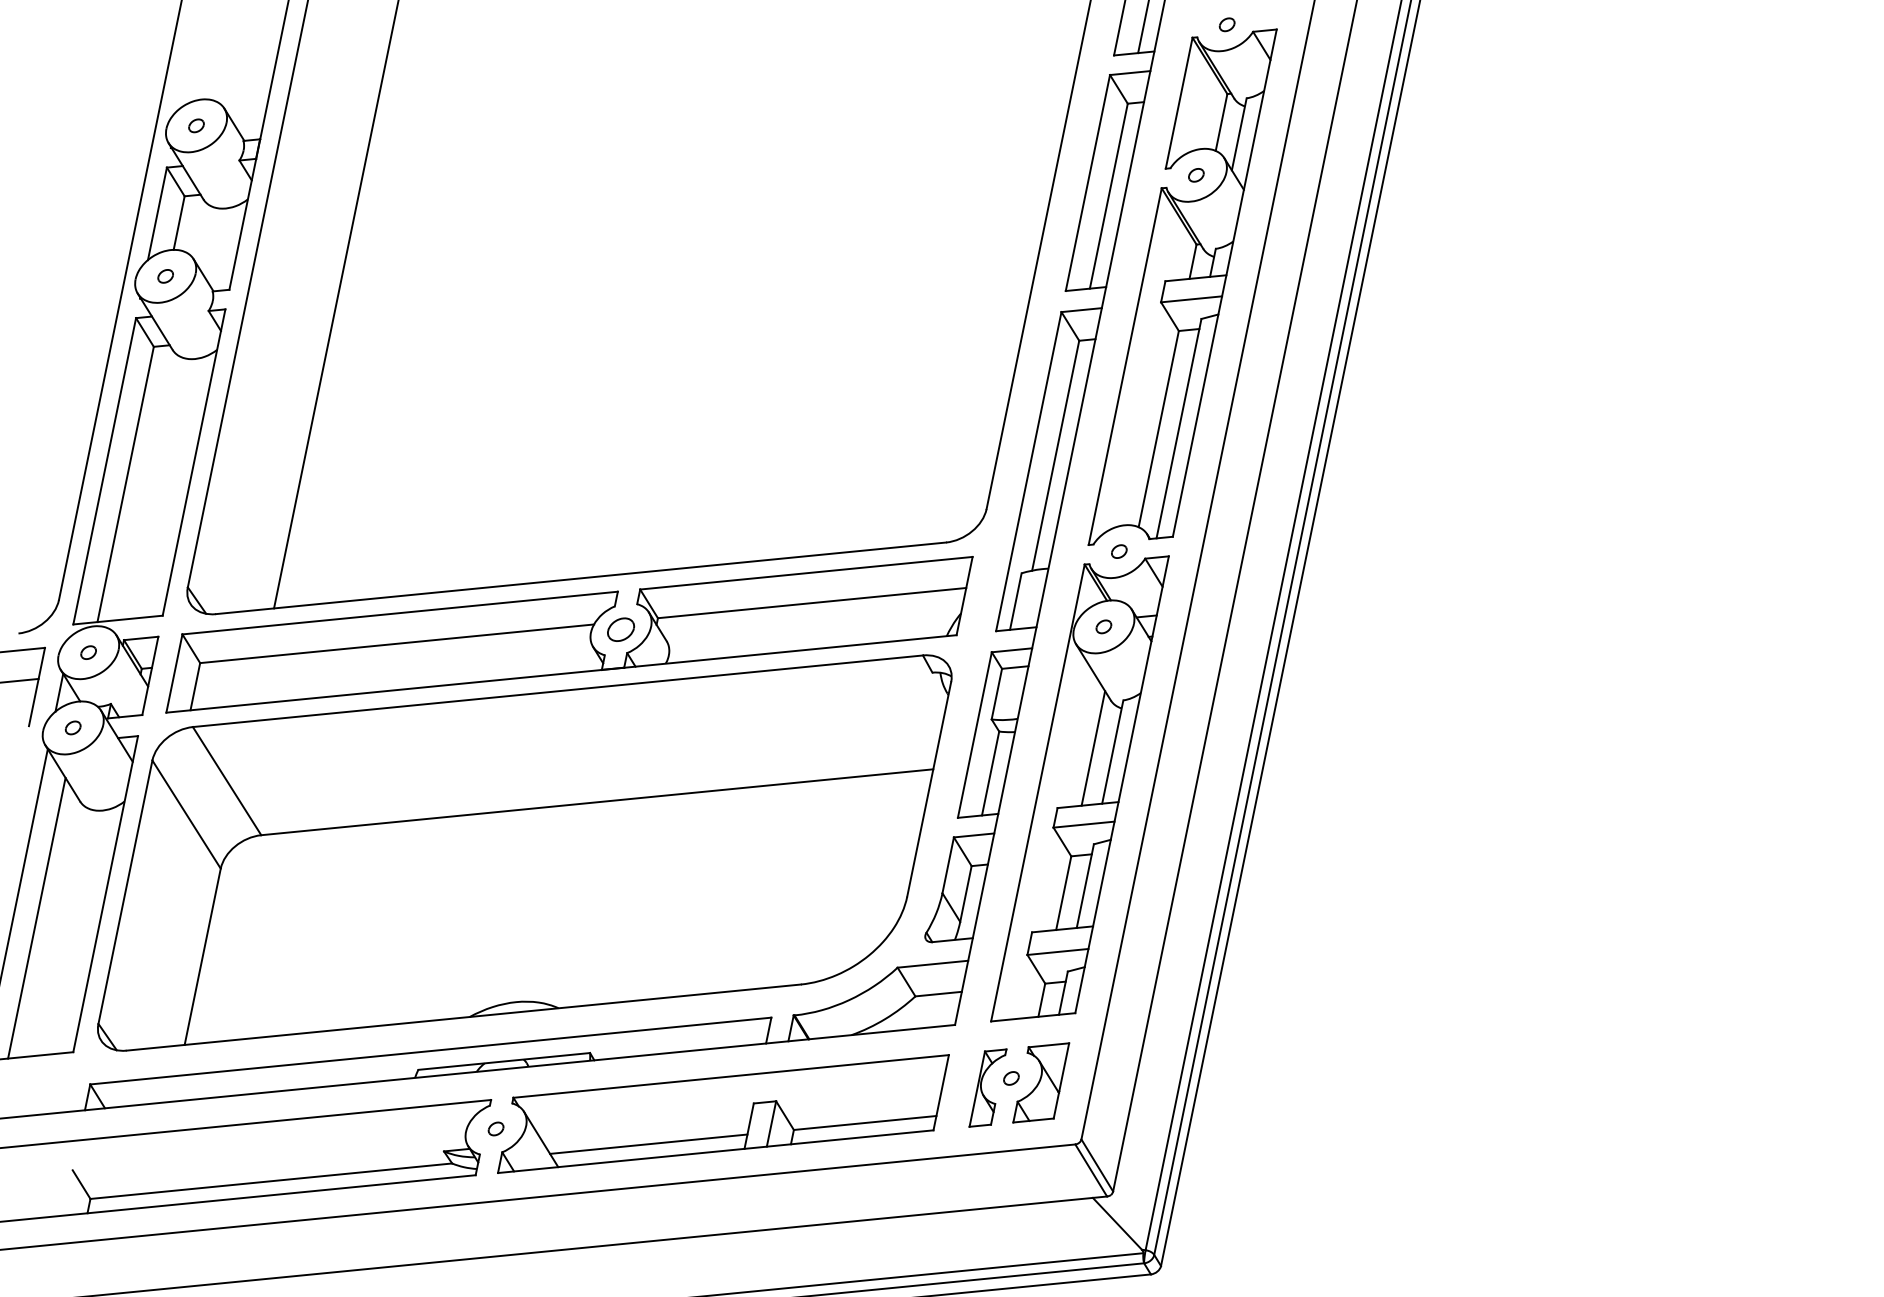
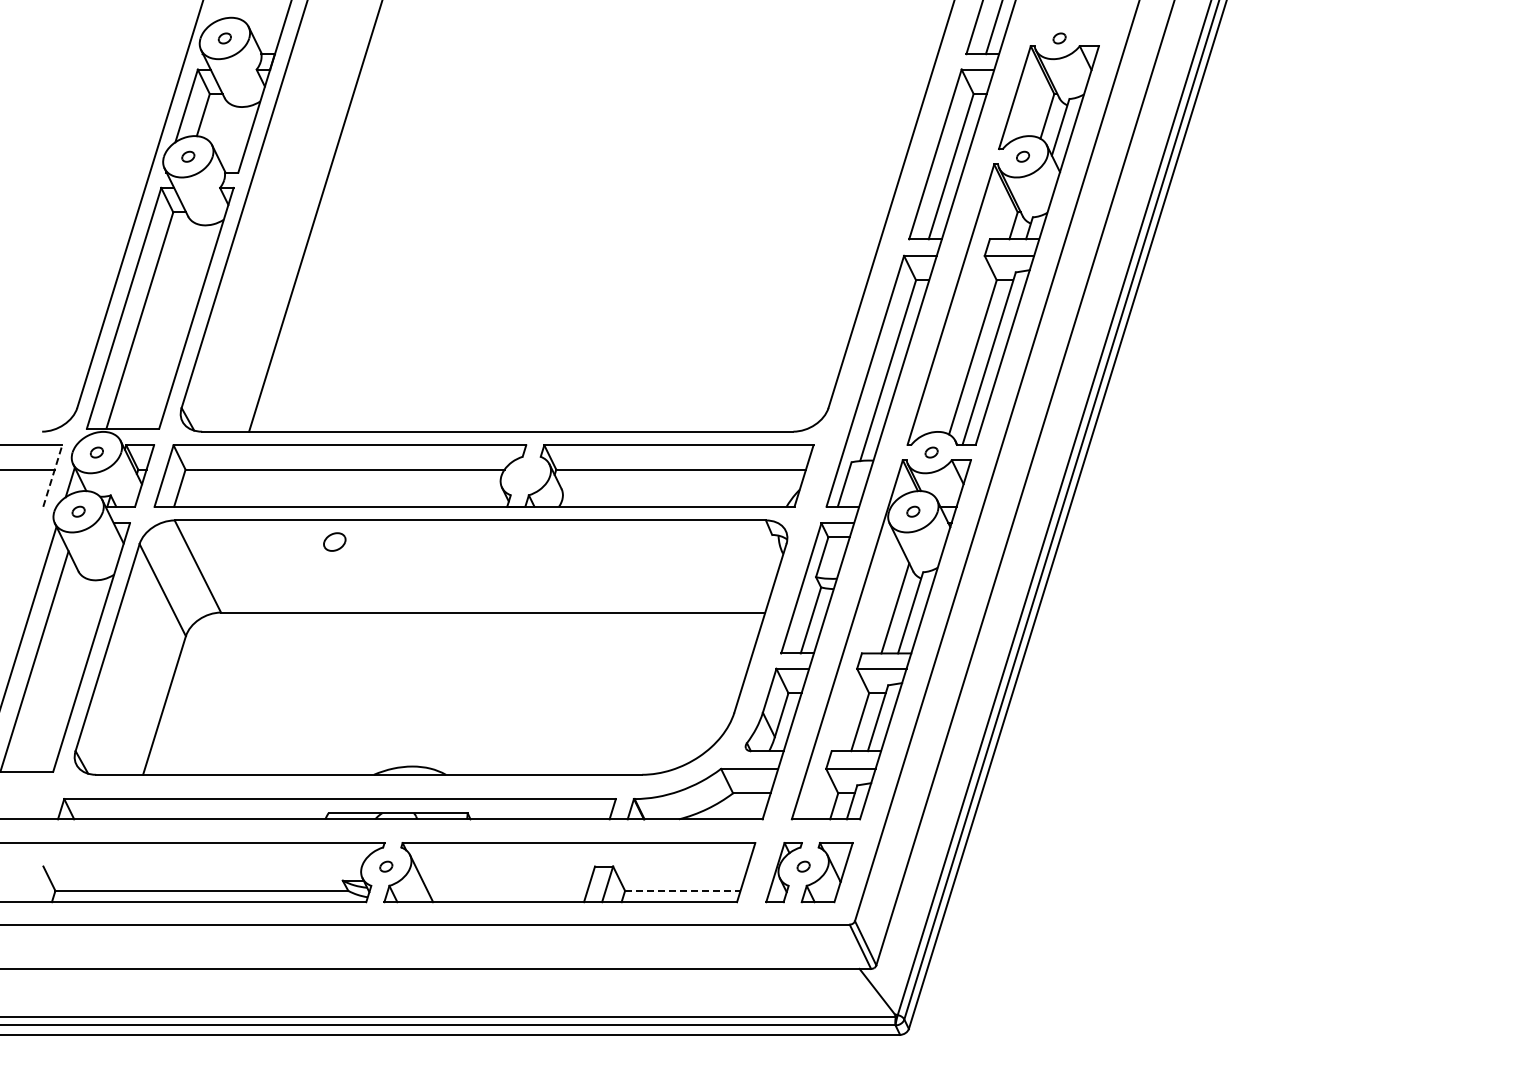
part: (620, 629) -> (334, 541), moved
line: (36, 686) -> (52, 475), solid -> dashed
line: (864, 1122) -> (682, 890), solid -> dashed
line: (648, 1143) -> (507, 890), removed

